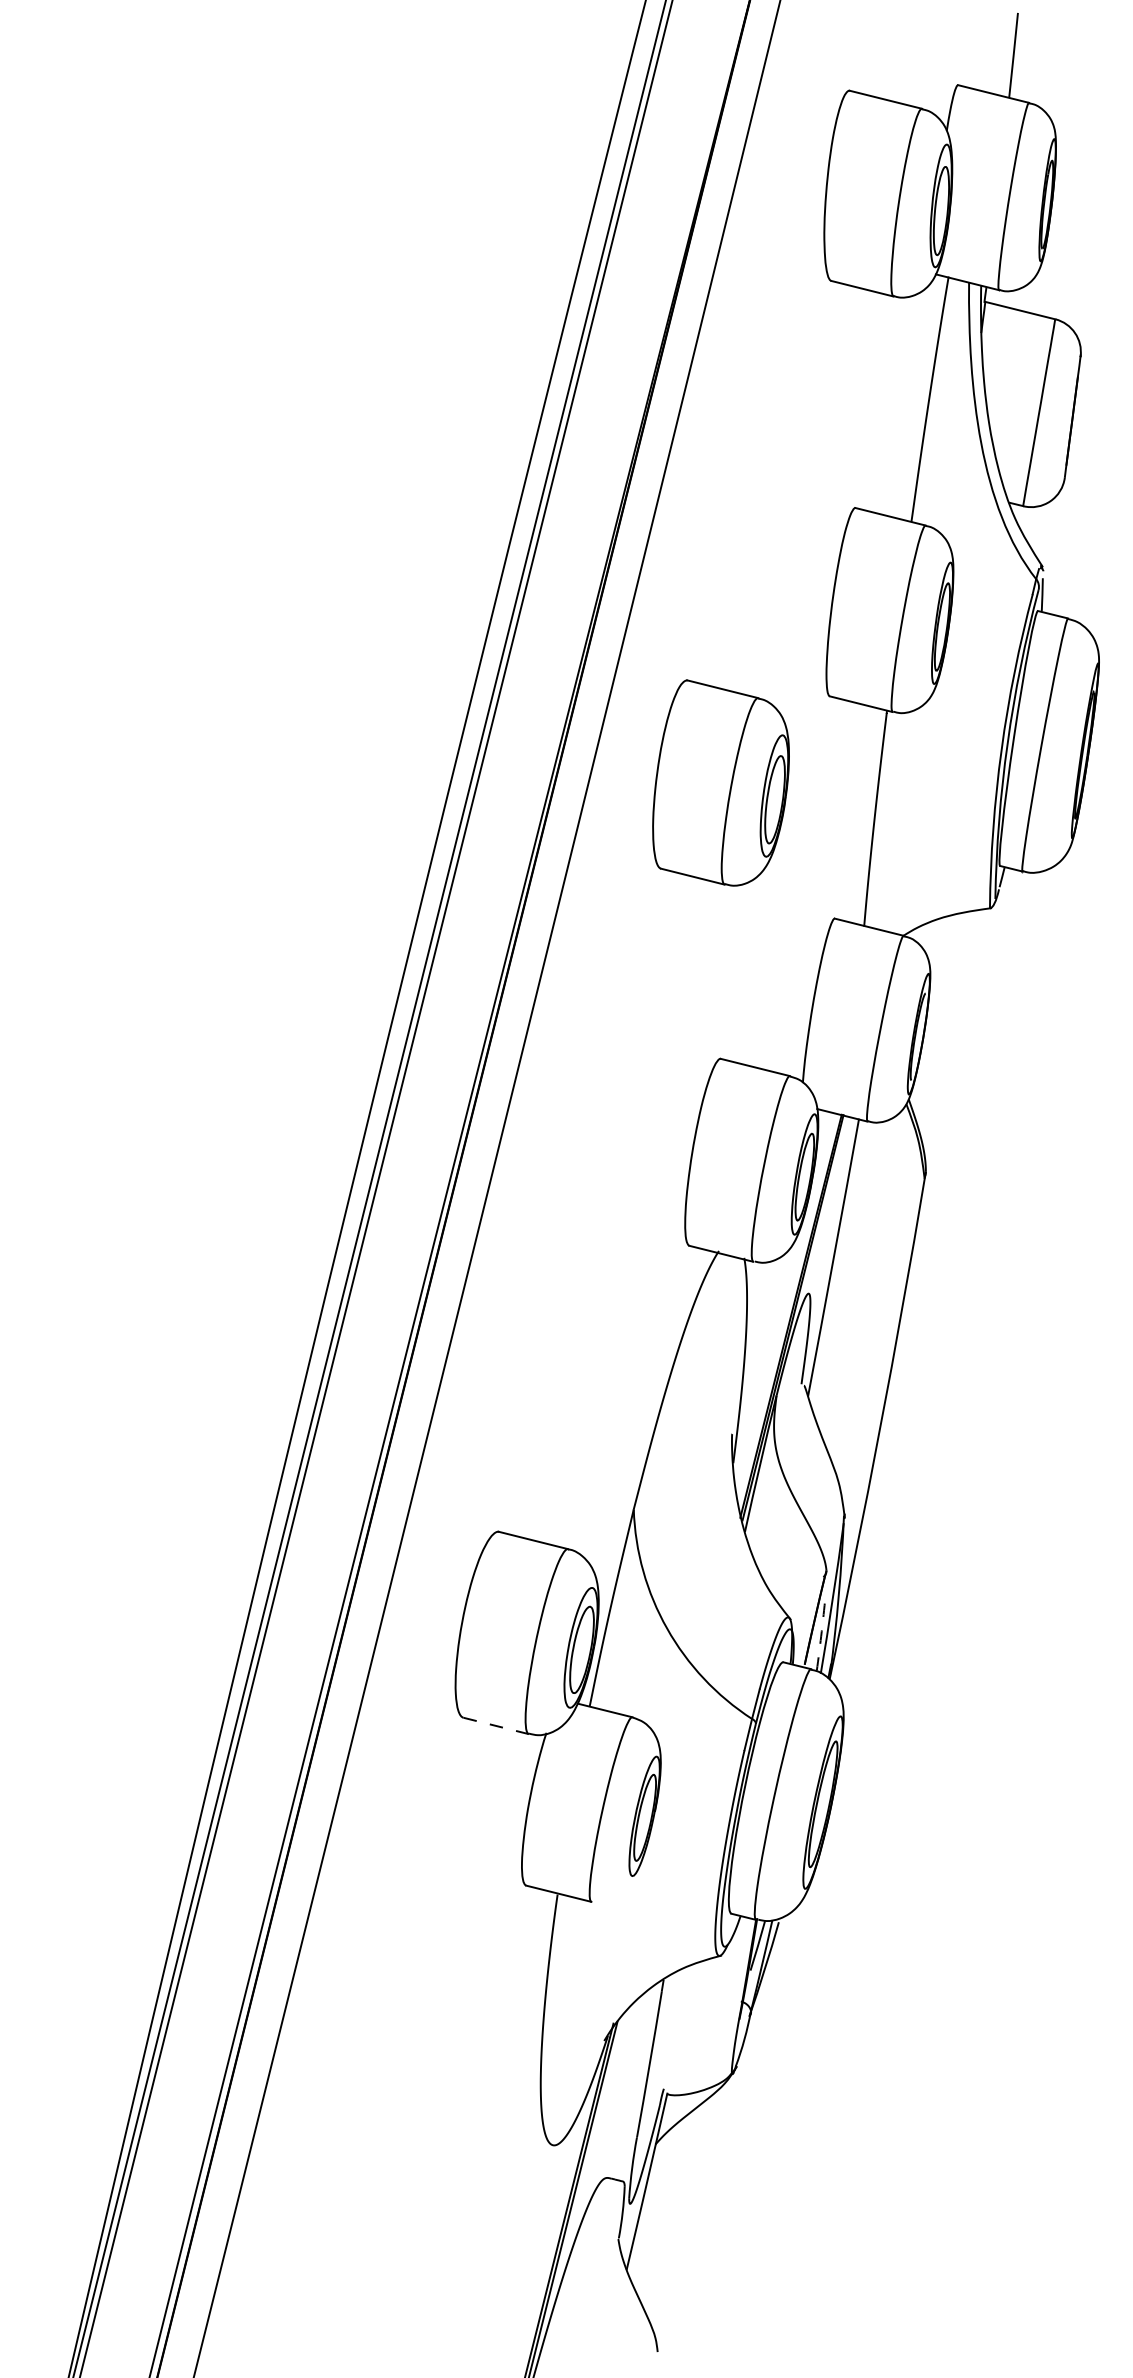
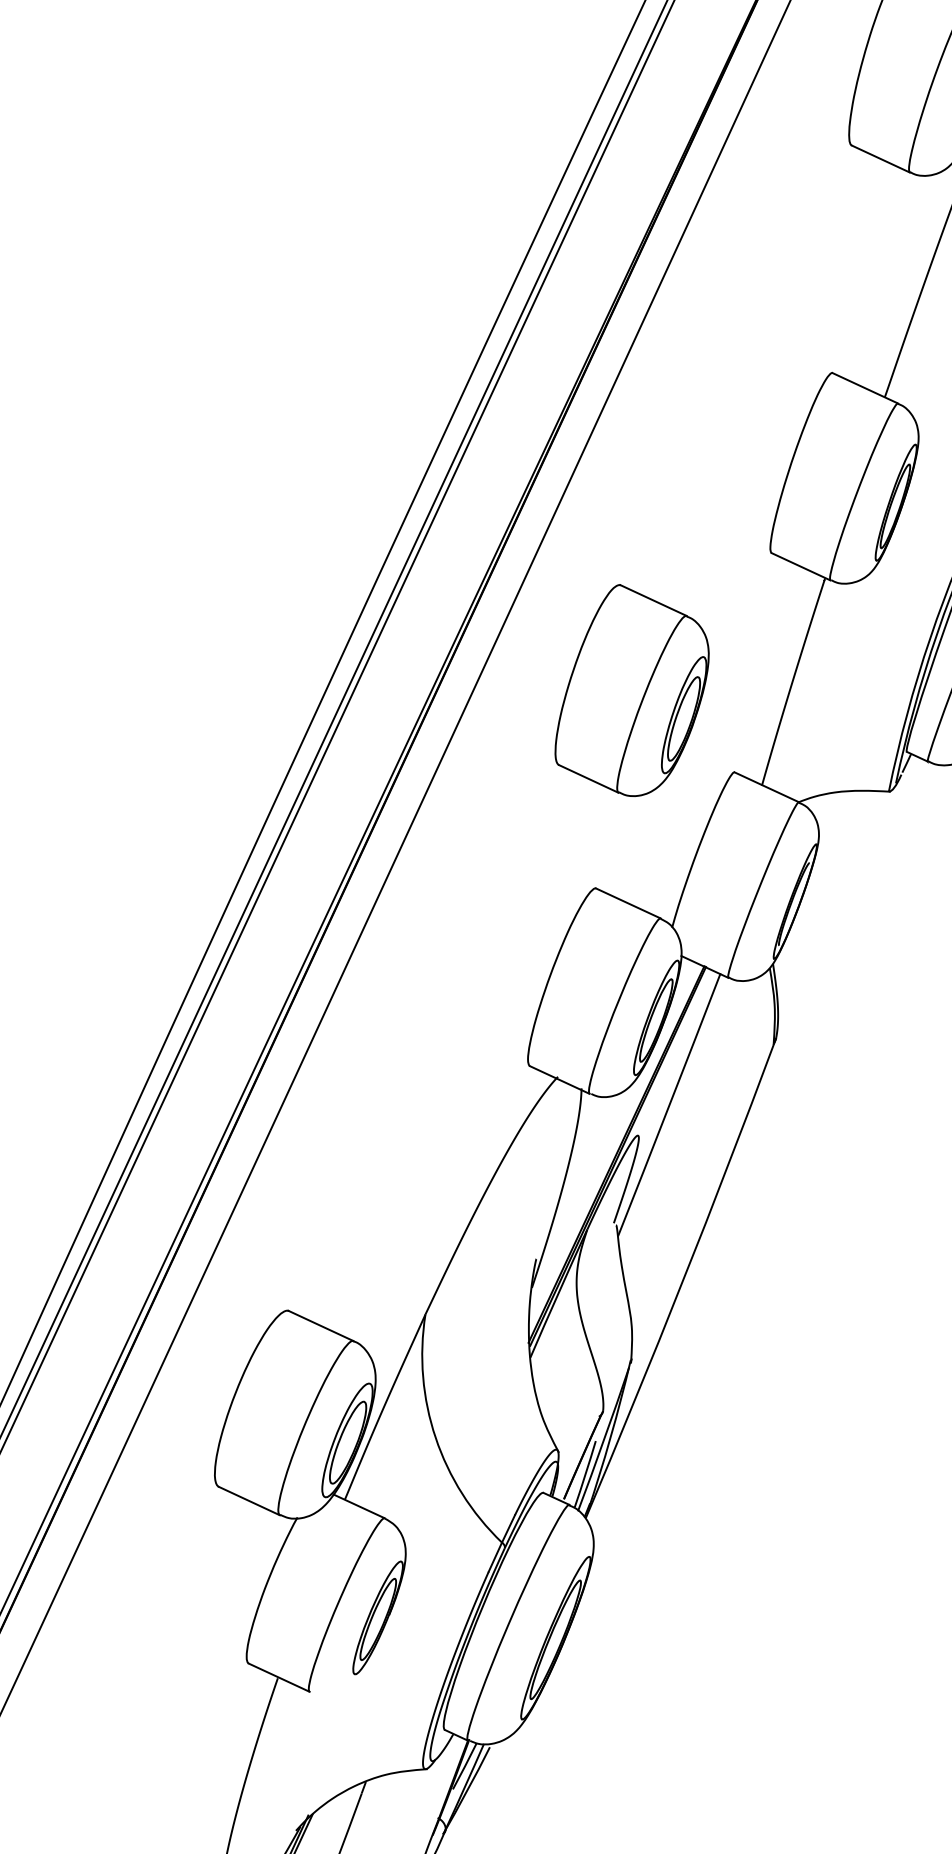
part: (720, 782) -> (633, 691), moved
arc: (821, 1636) -> (585, 1474), dashed -> solid
line: (496, 1725) -> (249, 1500), dashed -> solid

